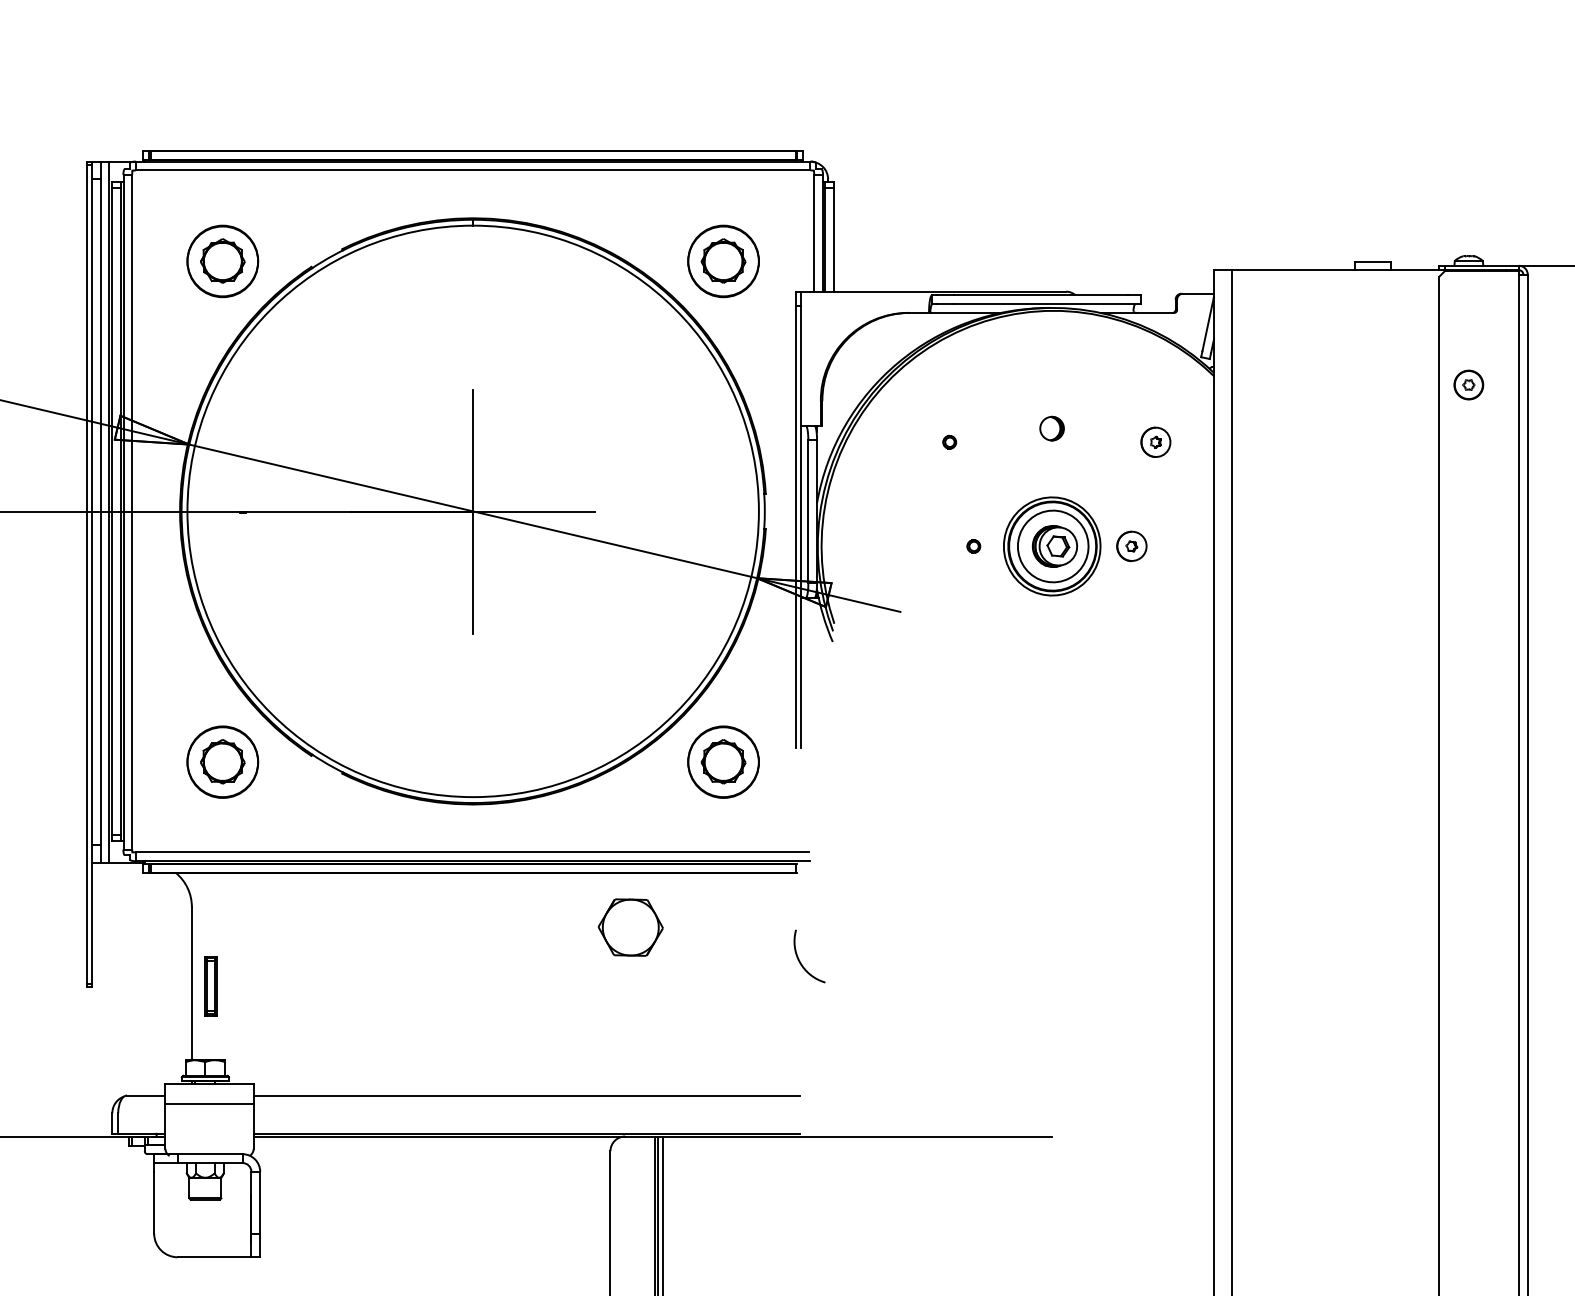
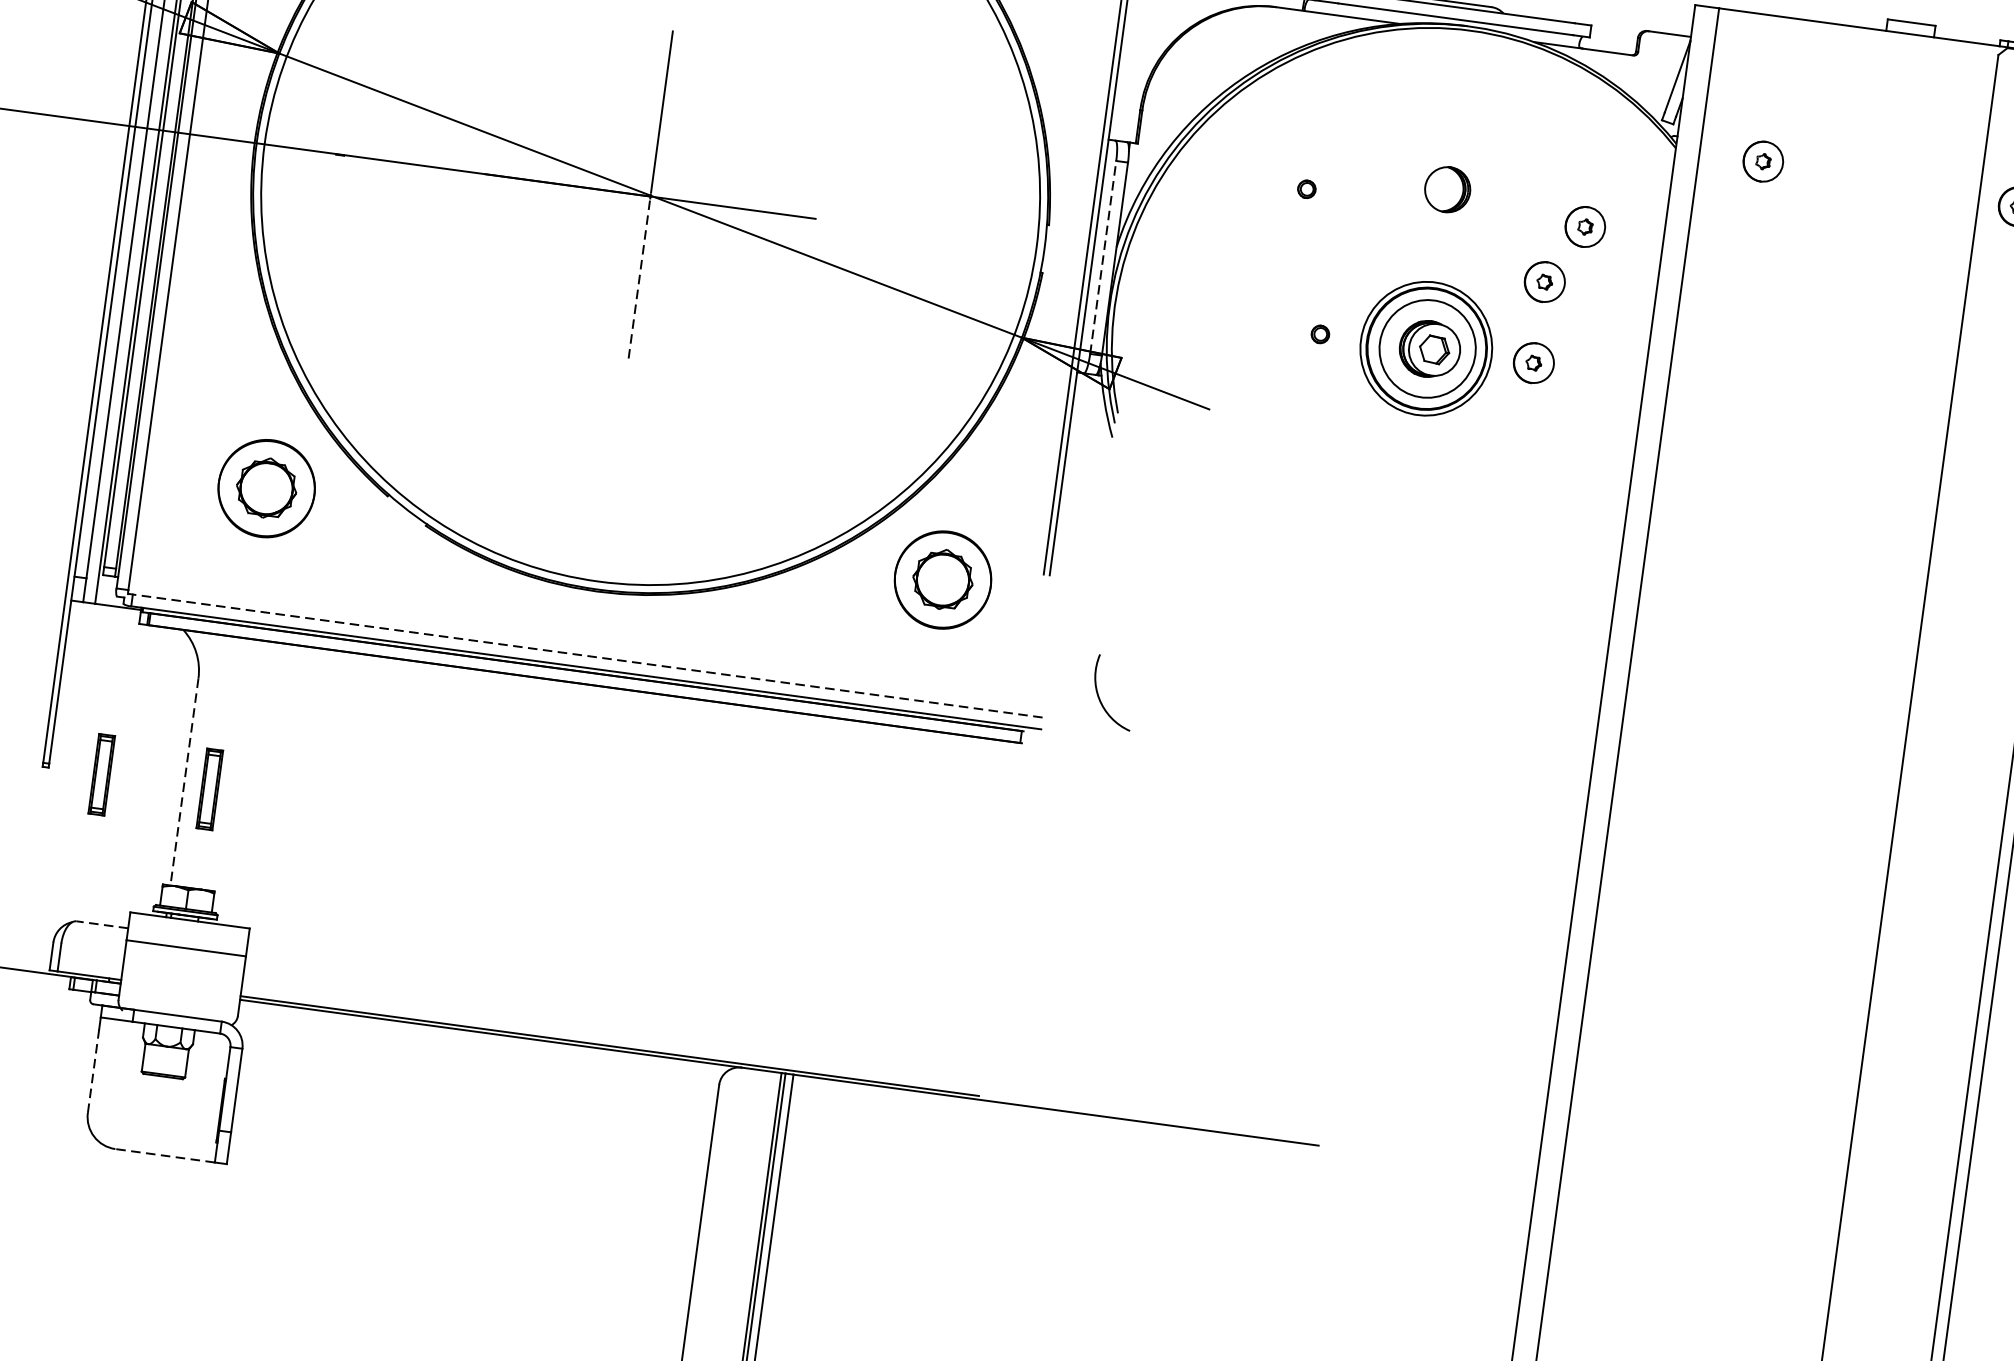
part: (1278, 376) -> (1762, 160), added
part: (1051, 428) -> (1446, 189), size x1.4
part: (1131, 485) -> (1544, 280), added
line: (808, 511) -> (1103, 256), solid -> dashed
line: (473, 574) -> (639, 280), solid -> dashed
line: (472, 852) -> (587, 656), solid -> dashed
part: (630, 927) -> (787, 786), removed
arc: (801, 962) -> (1101, 699), moved
line: (191, 983) -> (183, 781), solid -> dashed
part: (130, 986) -> (101, 774), added
line: (145, 1095) -> (101, 924), solid -> dashed
line: (526, 1095) -> (615, 994), removed
line: (154, 1202) -> (94, 1070), solid -> dashed
line: (214, 1257) -> (165, 1156), solid -> dashed

